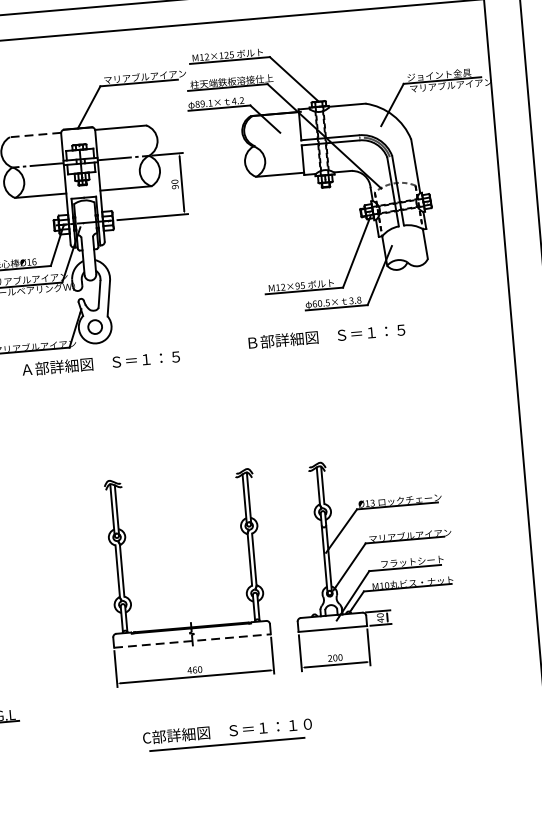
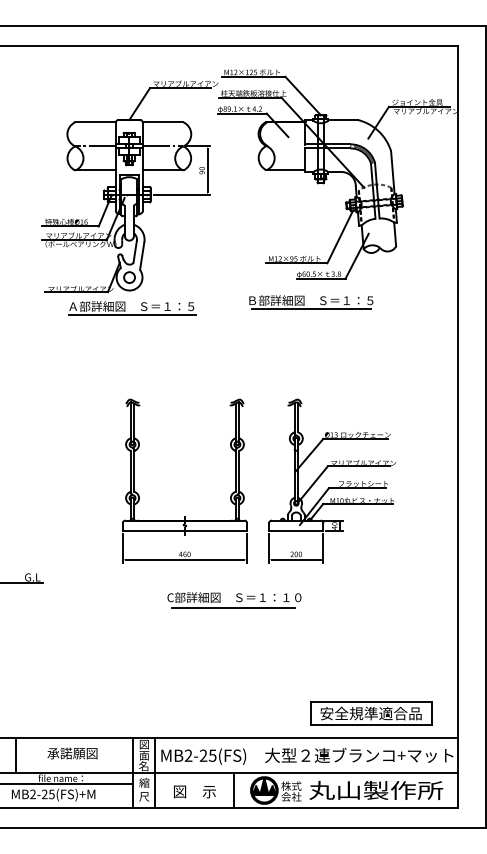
line: (35, 135) -> (95, 122), dashed -> solid
line: (327, 346) -> (311, 308), added
line: (102, 373) -> (132, 314), added
line: (193, 641) -> (185, 531), dashed -> solid
part: (227, 734) -> (234, 600), moved

